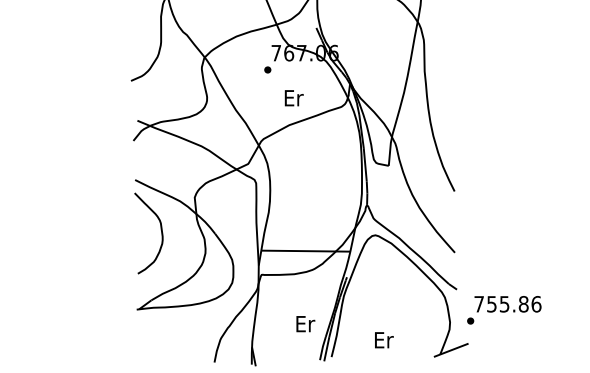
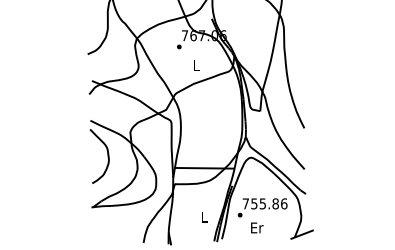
text: (293, 97) -> (196, 65), Er -> L
text: (504, 309) -> (262, 207), moved
text: (305, 323) -> (204, 216), Er -> L

